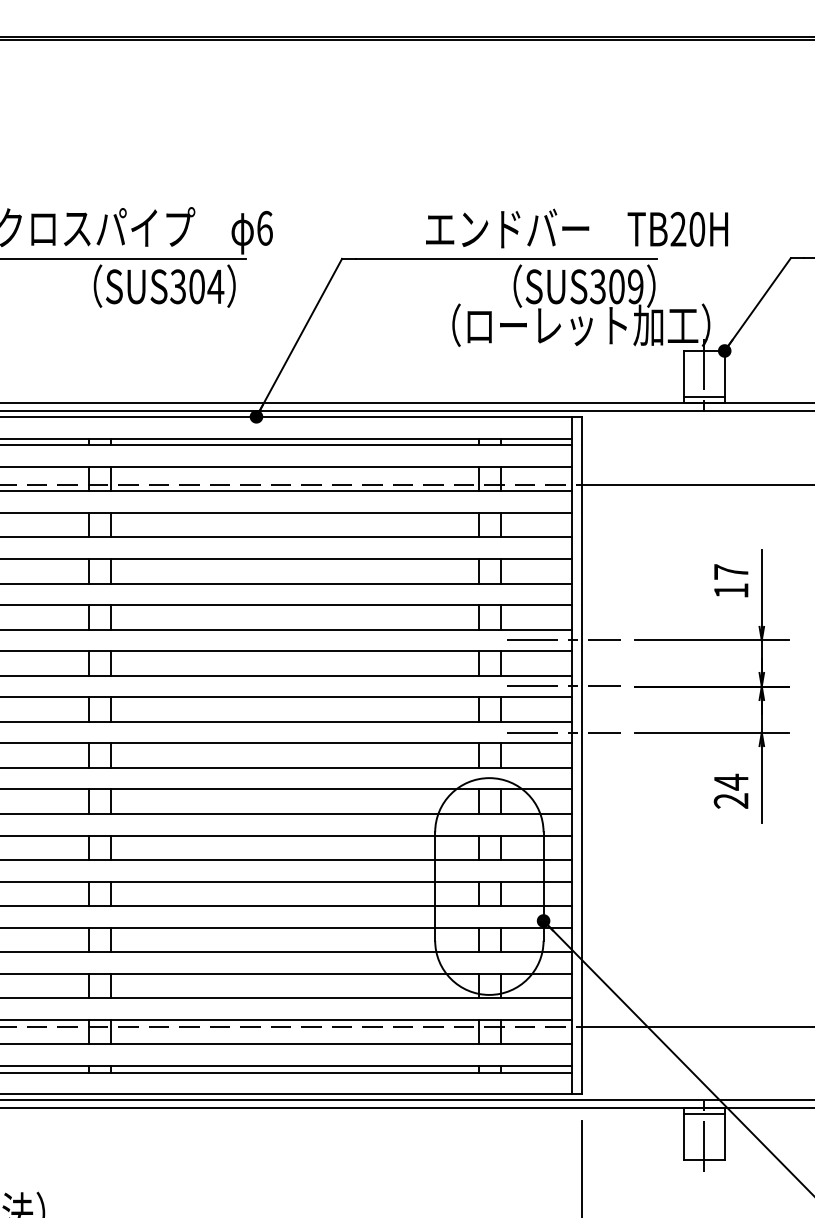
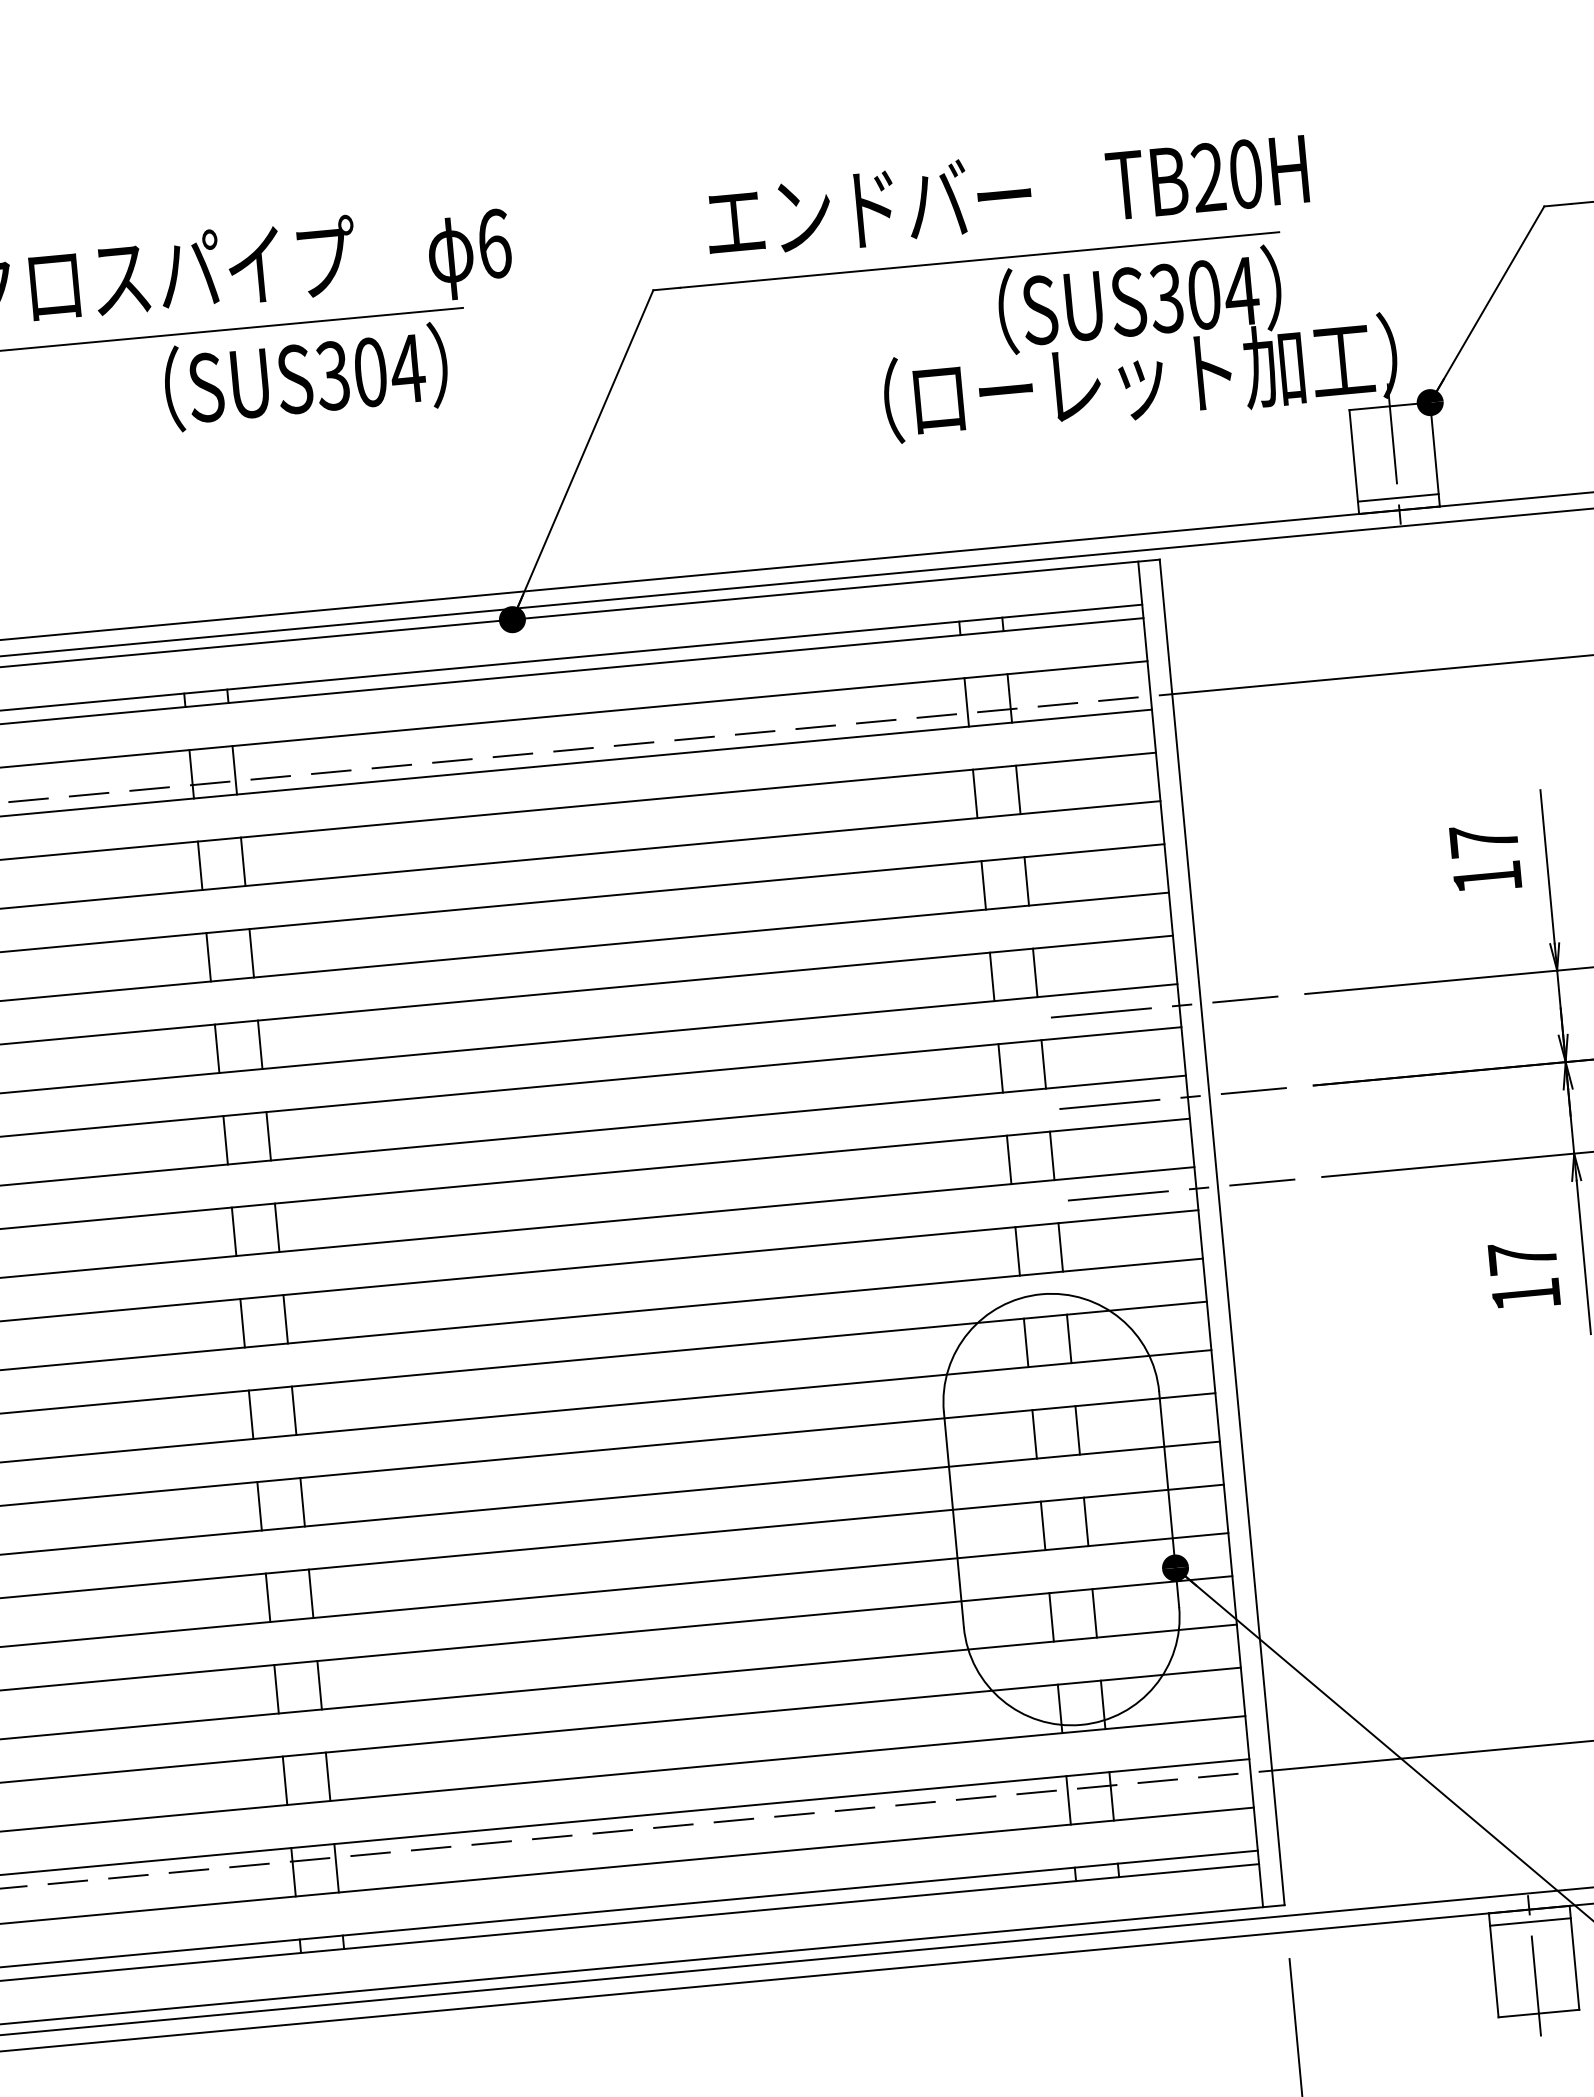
text: (576, 228) -> (1005, 194), moved
text: (635, 286) -> (1241, 291), SUS309 -> SUS304
text: (730, 790) -> (1522, 1274), 24 -> 17

